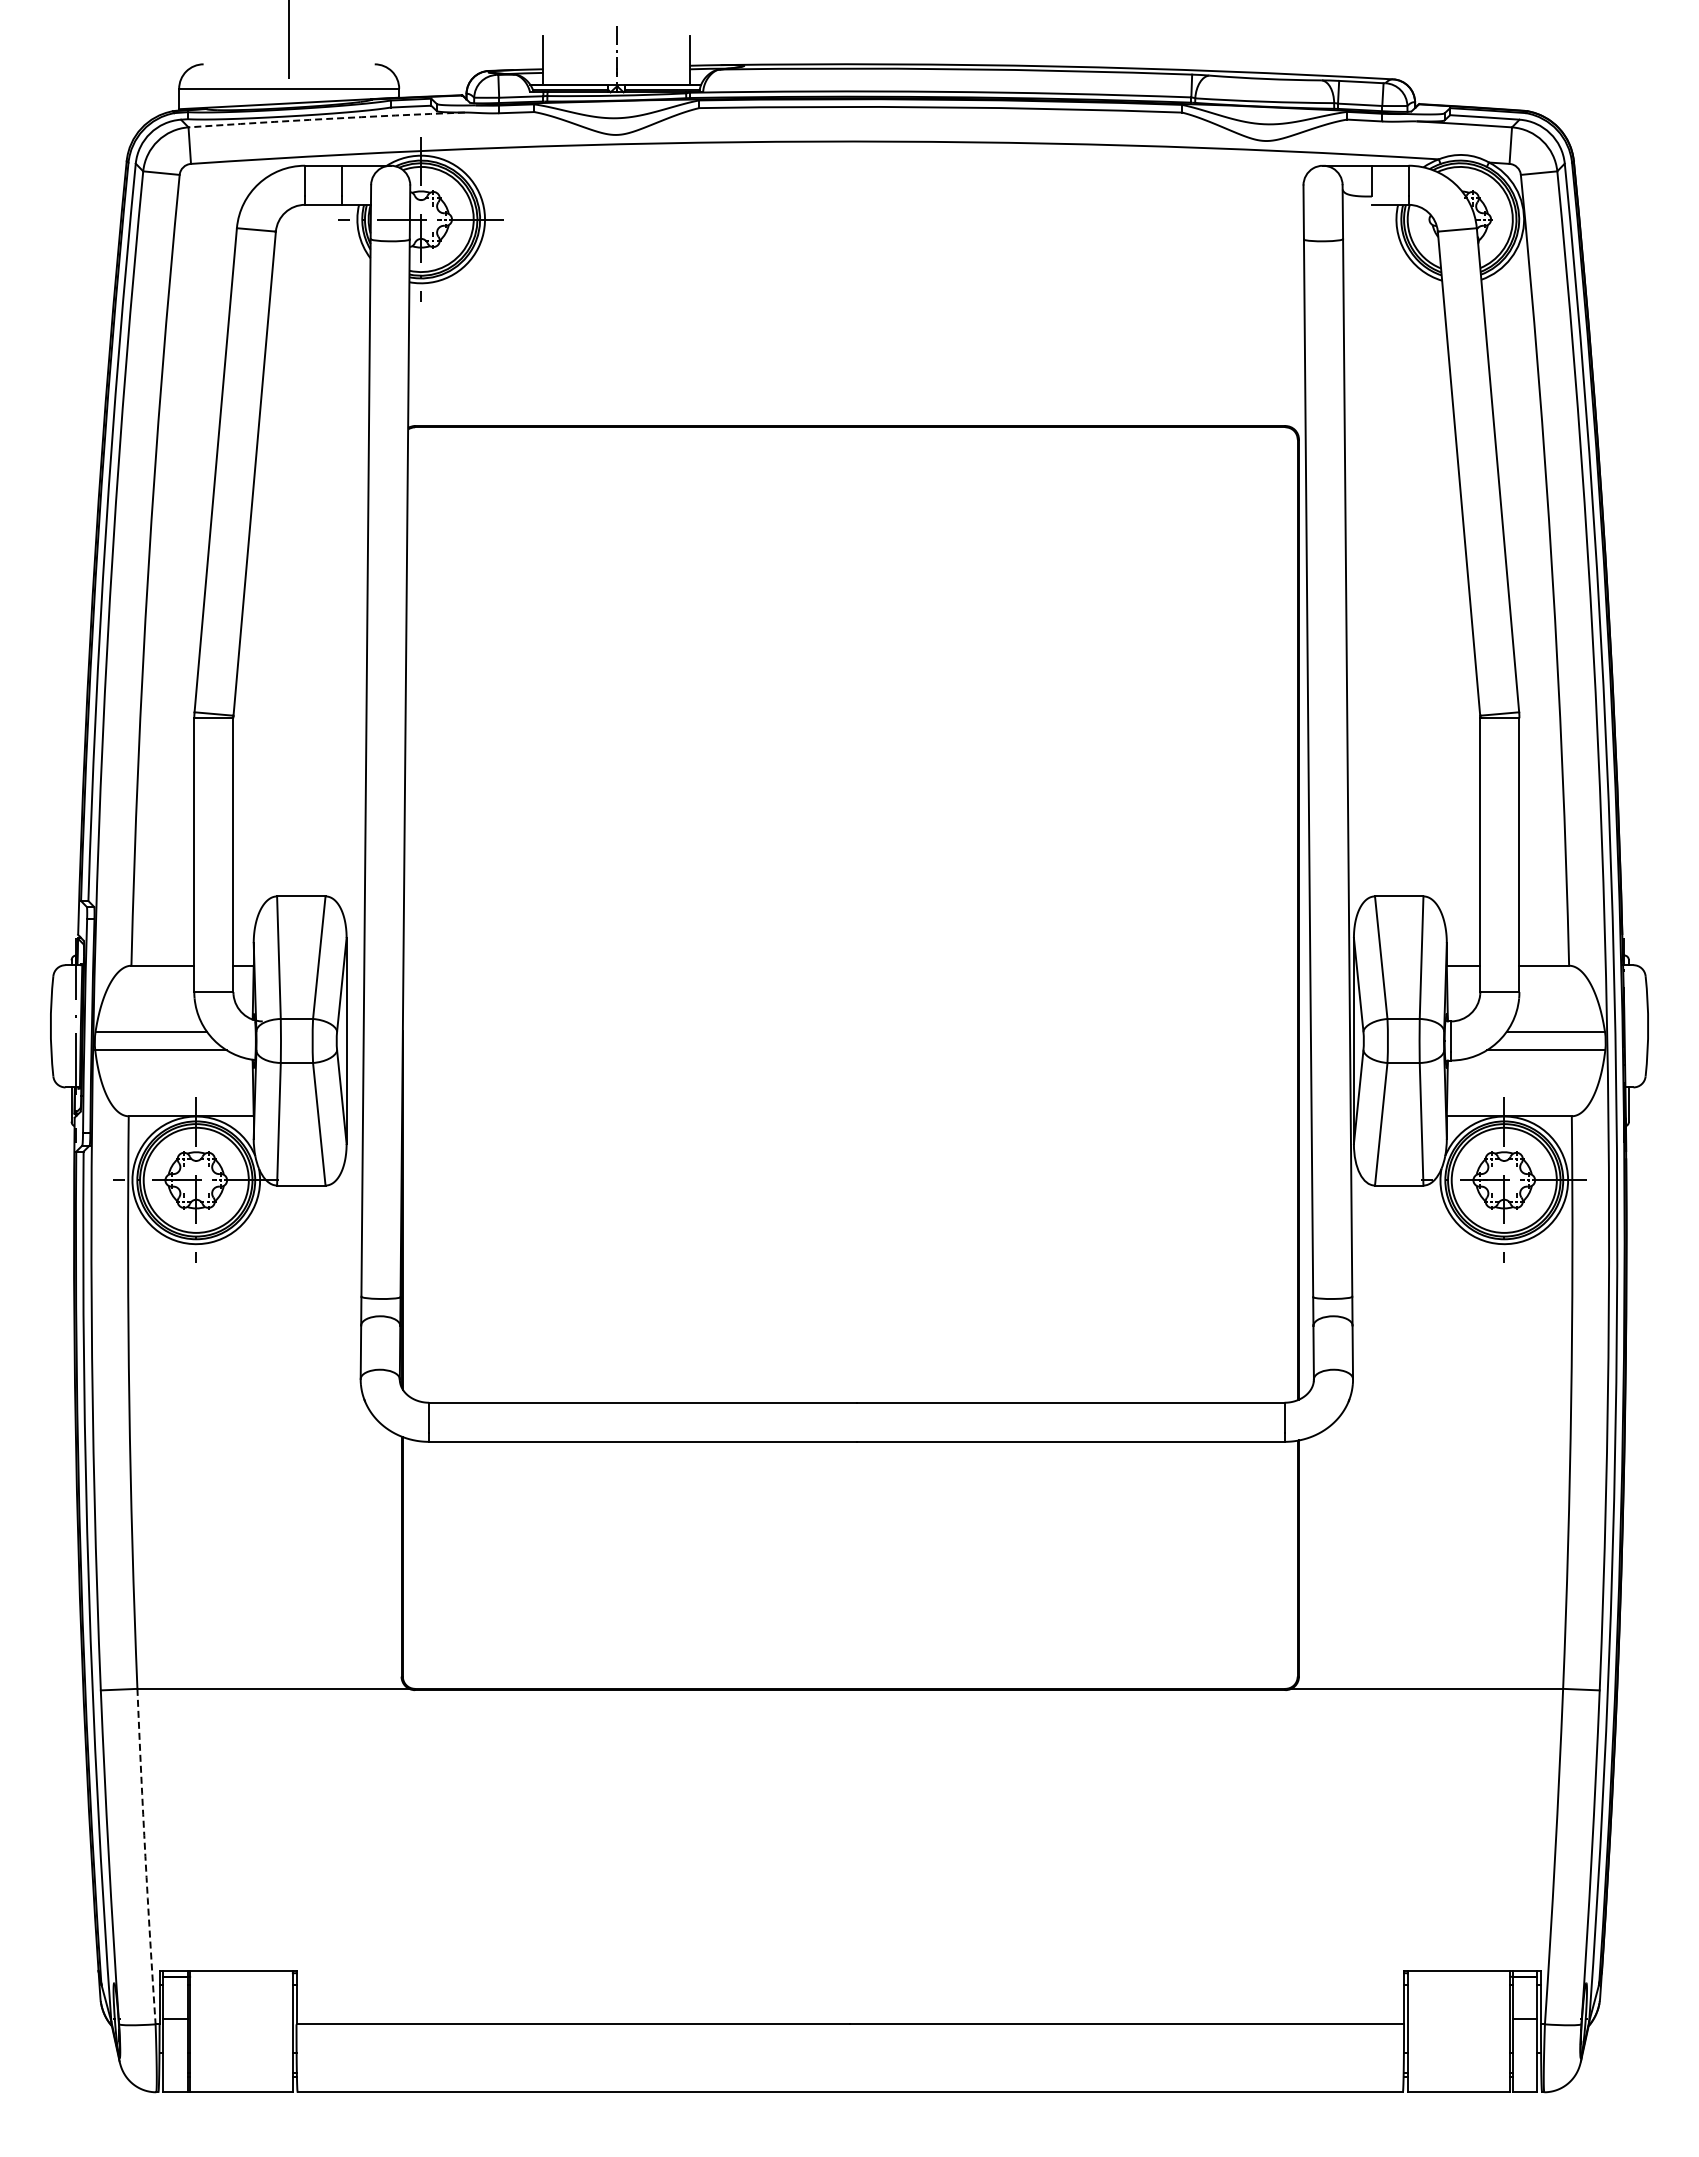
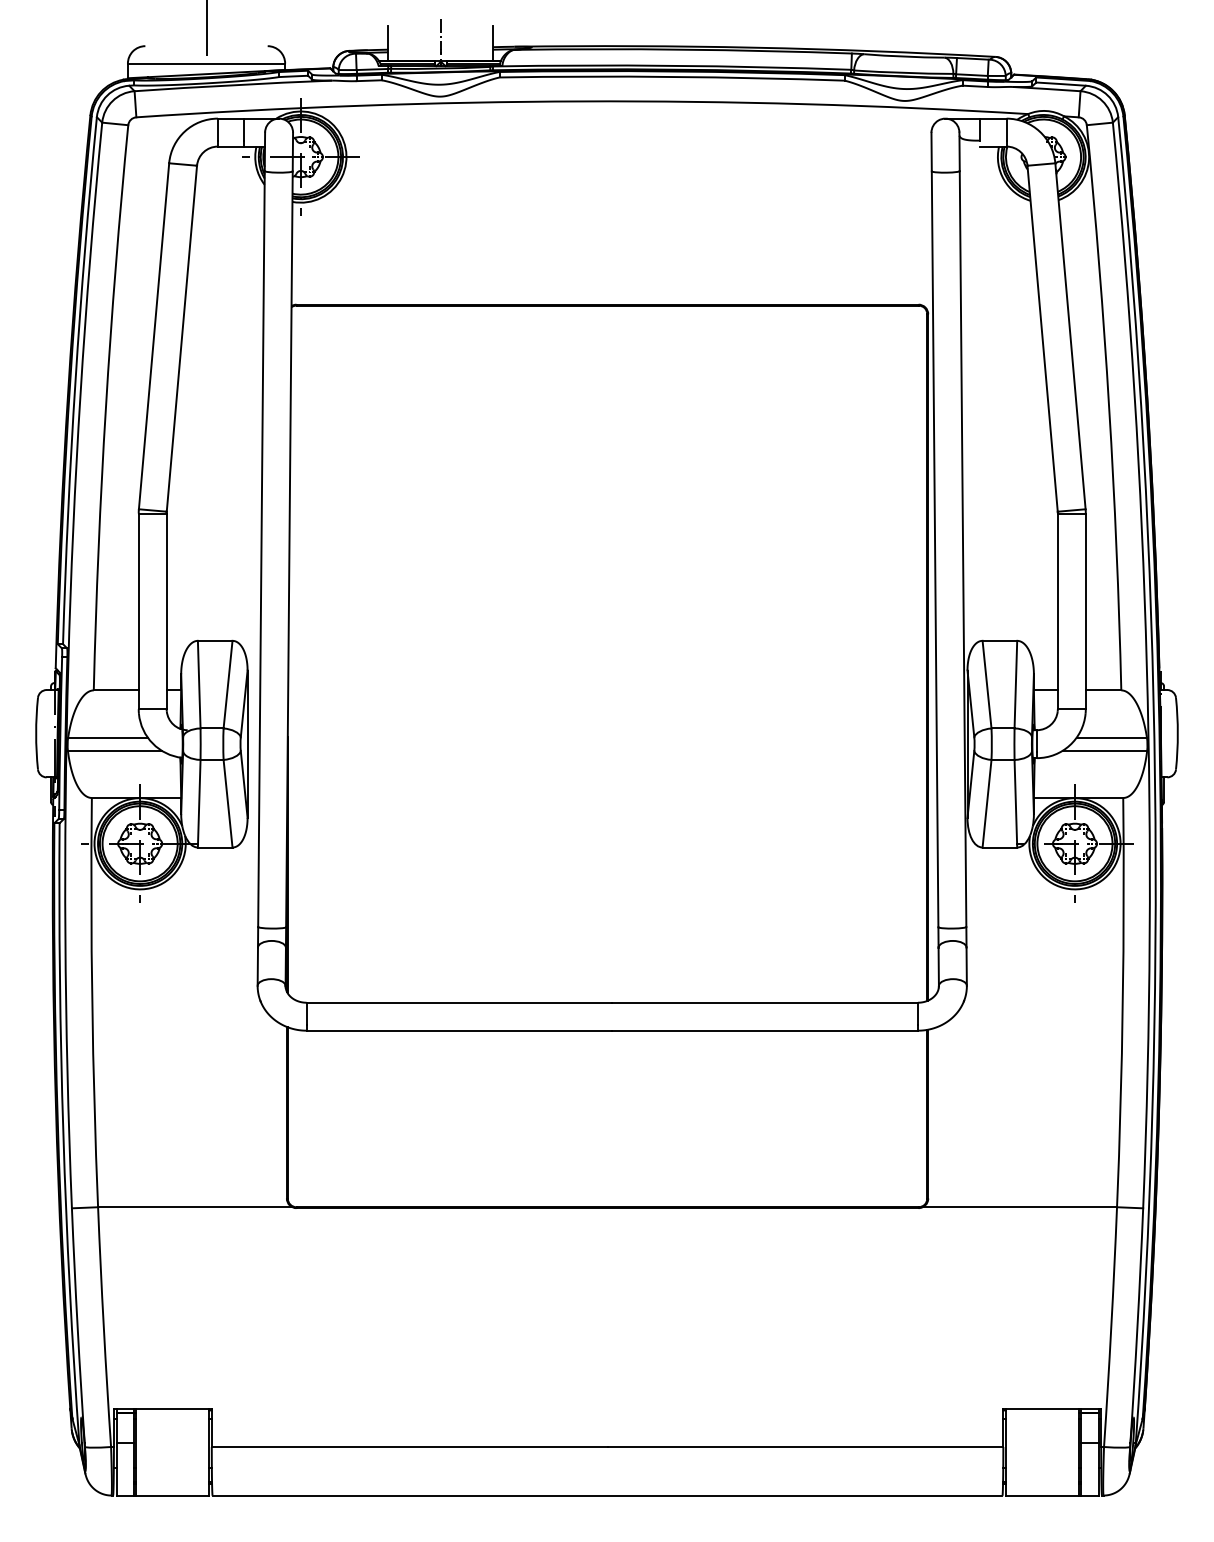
arc: (326, 118) -> (233, 84), dashed -> solid
arc: (145, 1856) -> (103, 1327), dashed -> solid

